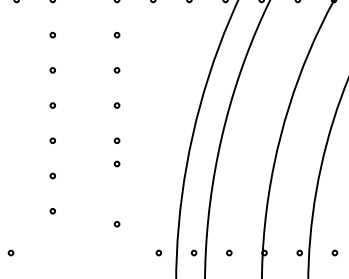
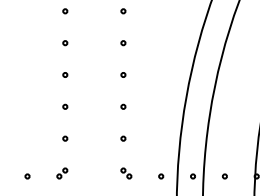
circle: (116, 163) -> (122, 106), moved
circle: (116, 224) -> (122, 138), moved
part: (49, 249) -> (62, 173), added
part: (119, 249) -> (125, 173), added

